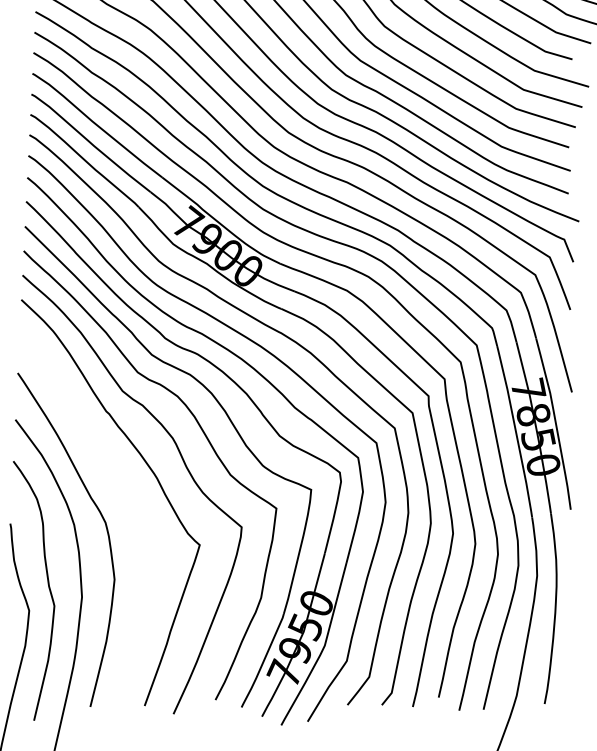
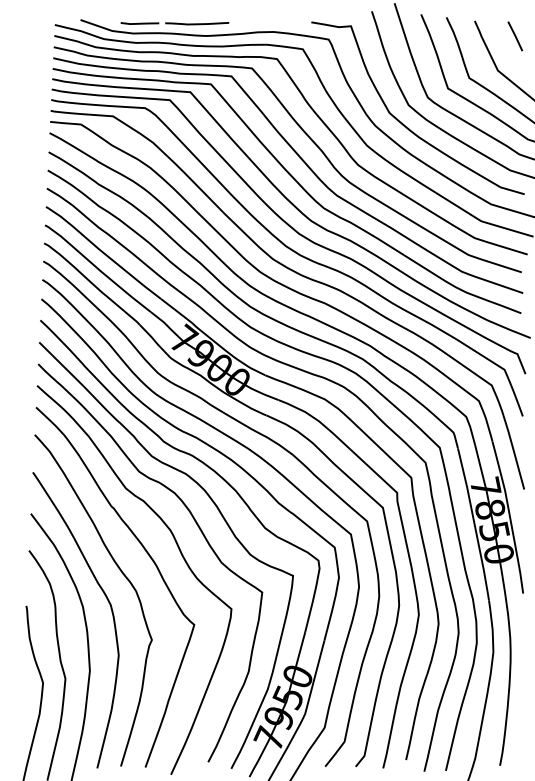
curve: (118, 488) -> (122, 574), added

